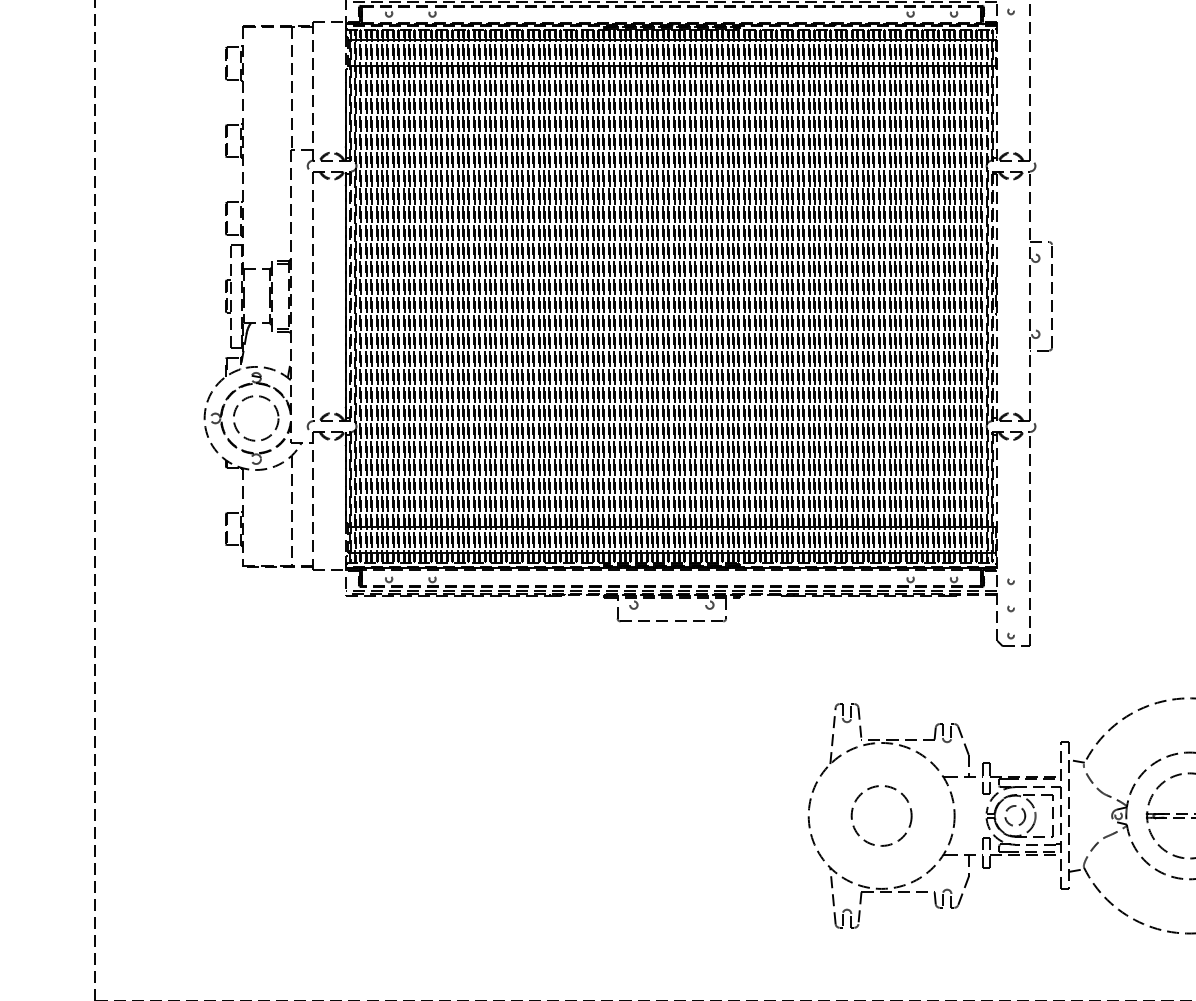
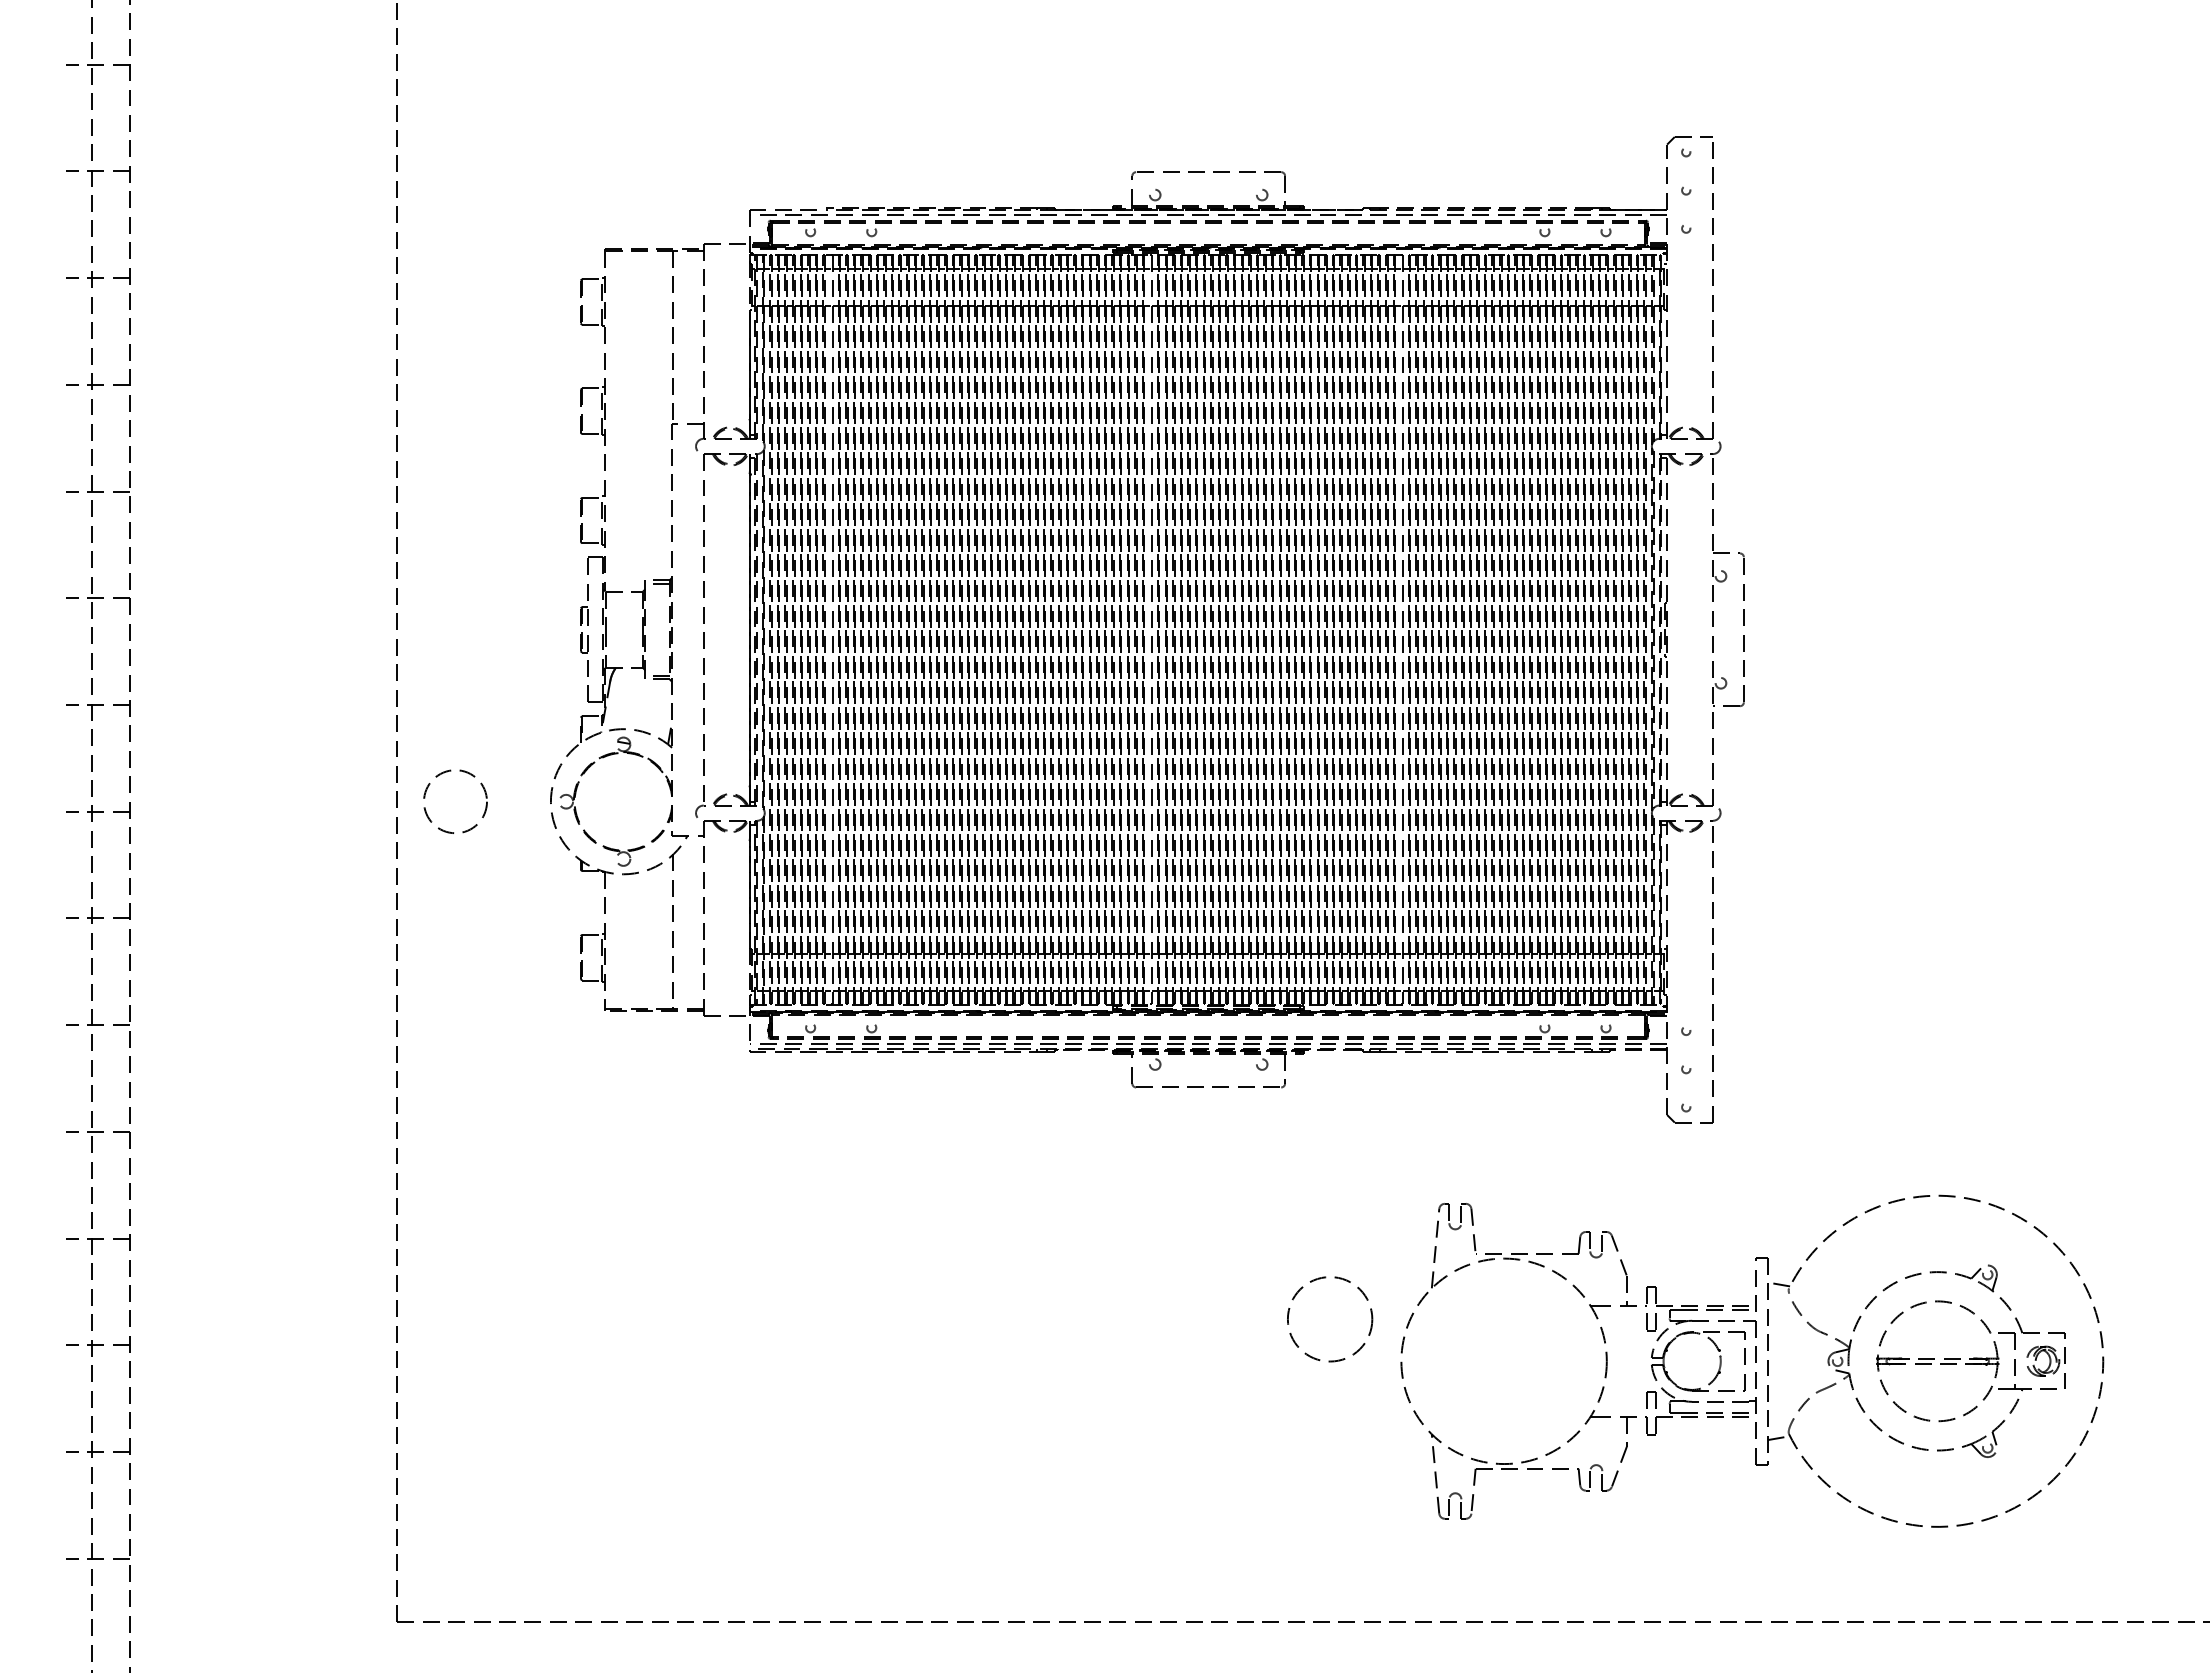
line: (403, 295) -> (831, 628), removed
line: (630, 295) -> (1150, 628), removed
line: (808, 295) -> (1401, 628), removed
circle: (256, 418) -> (455, 801), moved
circle: (1015, 815) -> (1692, 1360), removed
circle: (881, 816) -> (1330, 1319), moved

